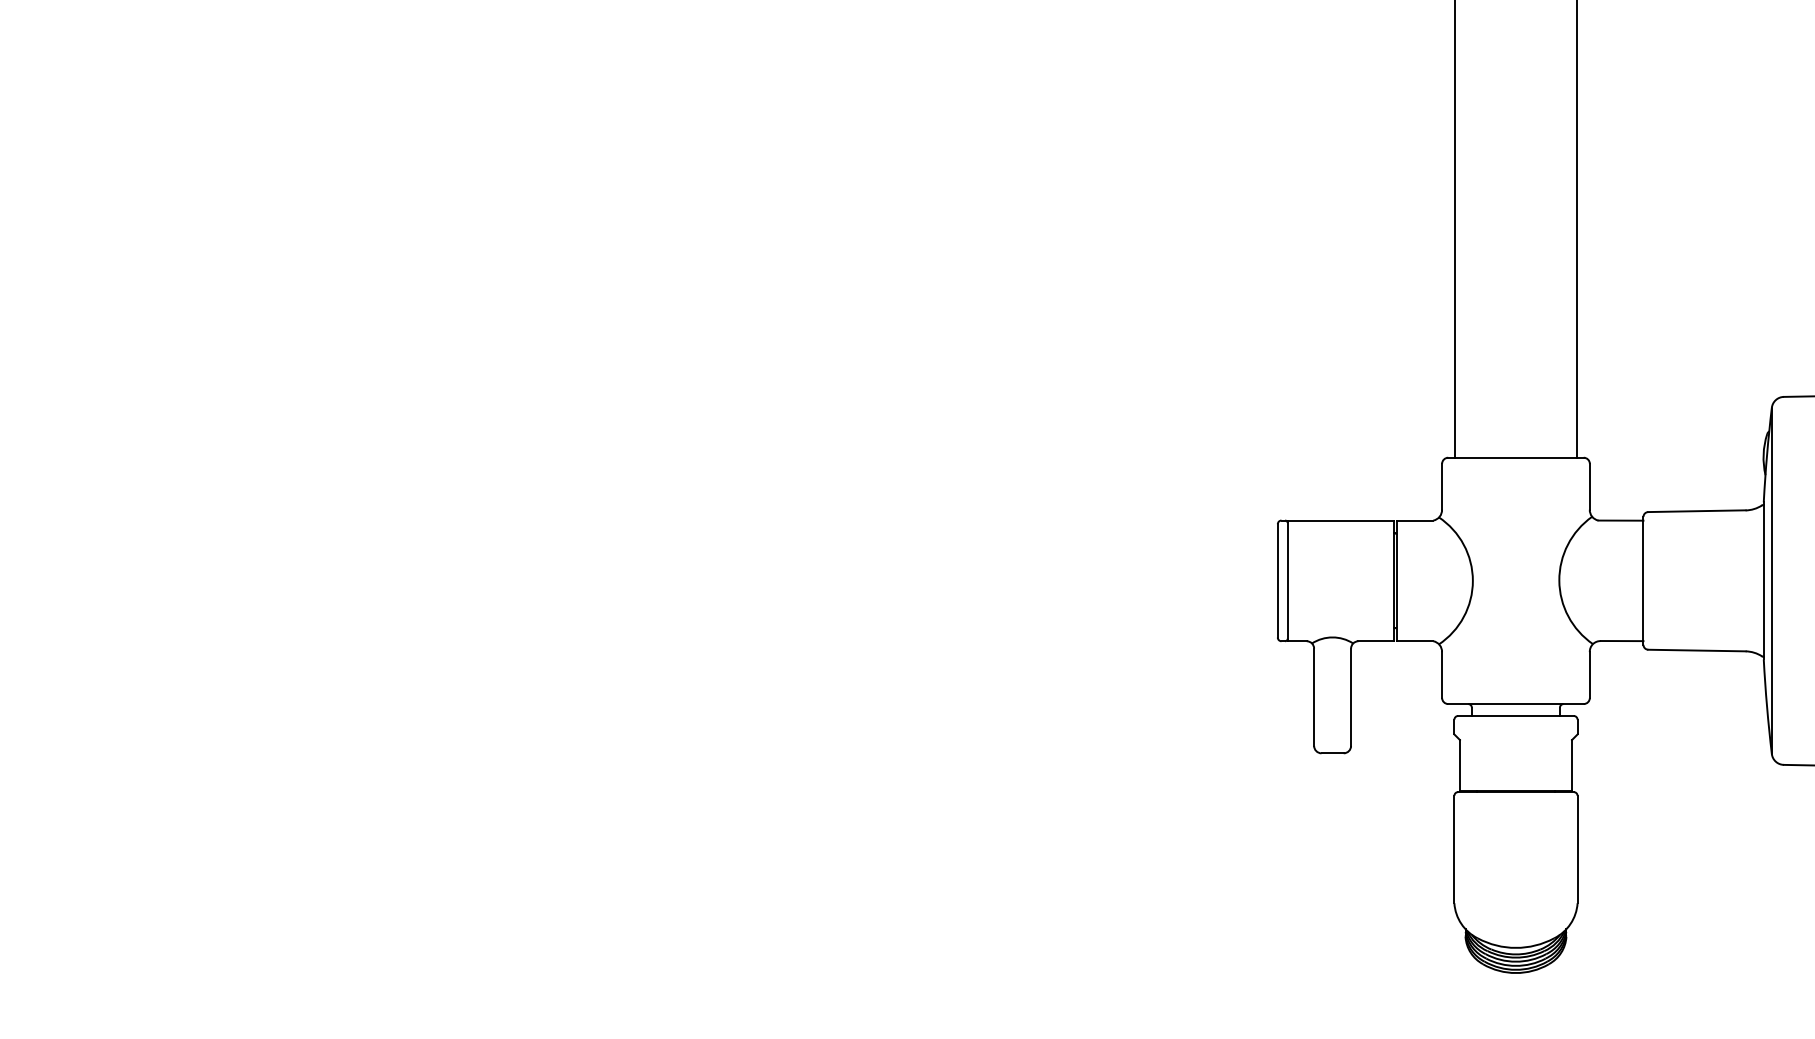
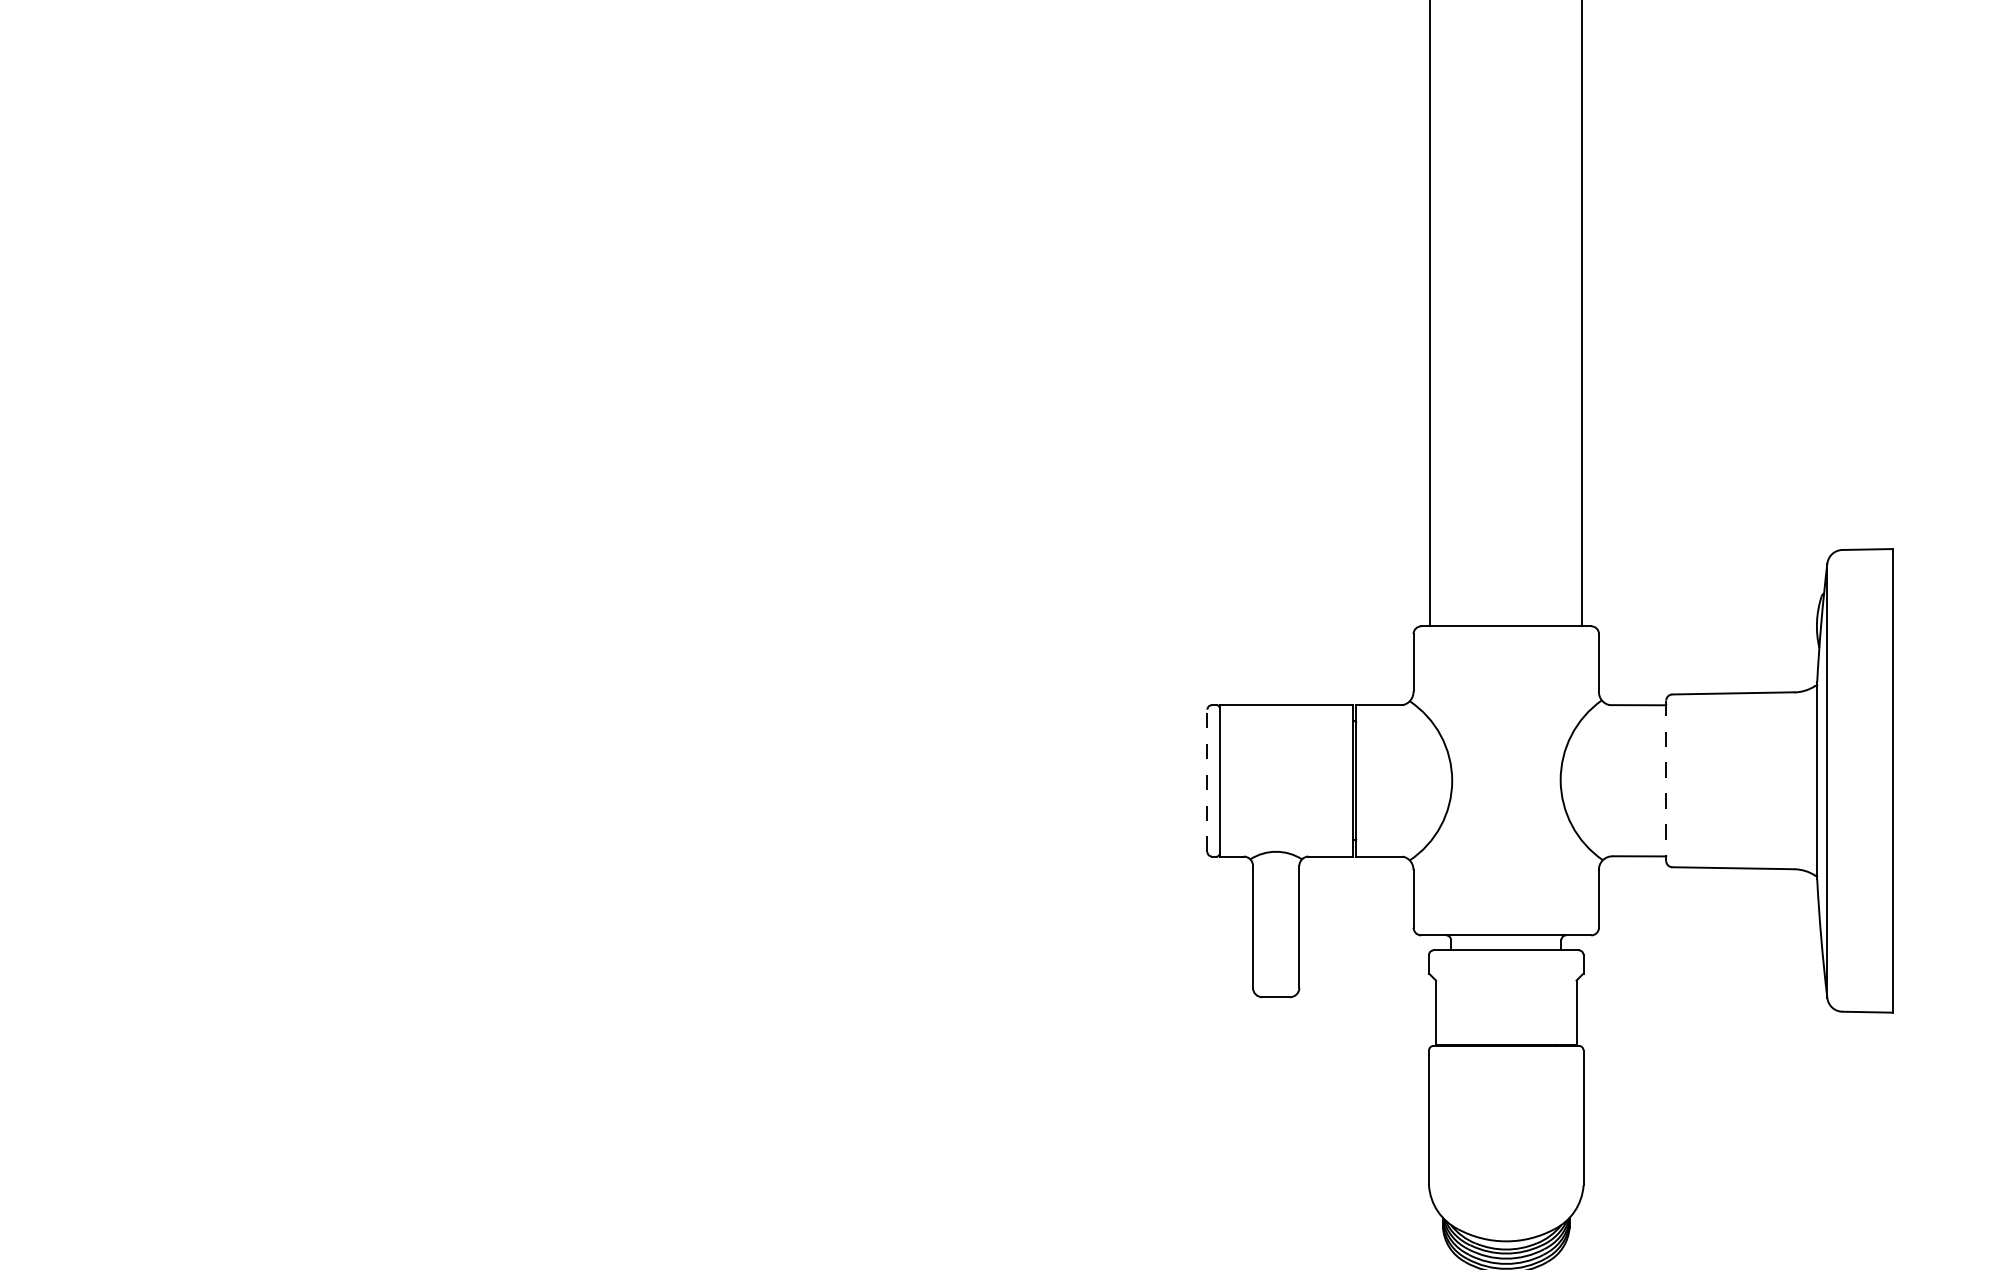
line: (1277, 580) -> (1207, 780), solid -> dashed
line: (1643, 580) -> (1666, 780), solid -> dashed

